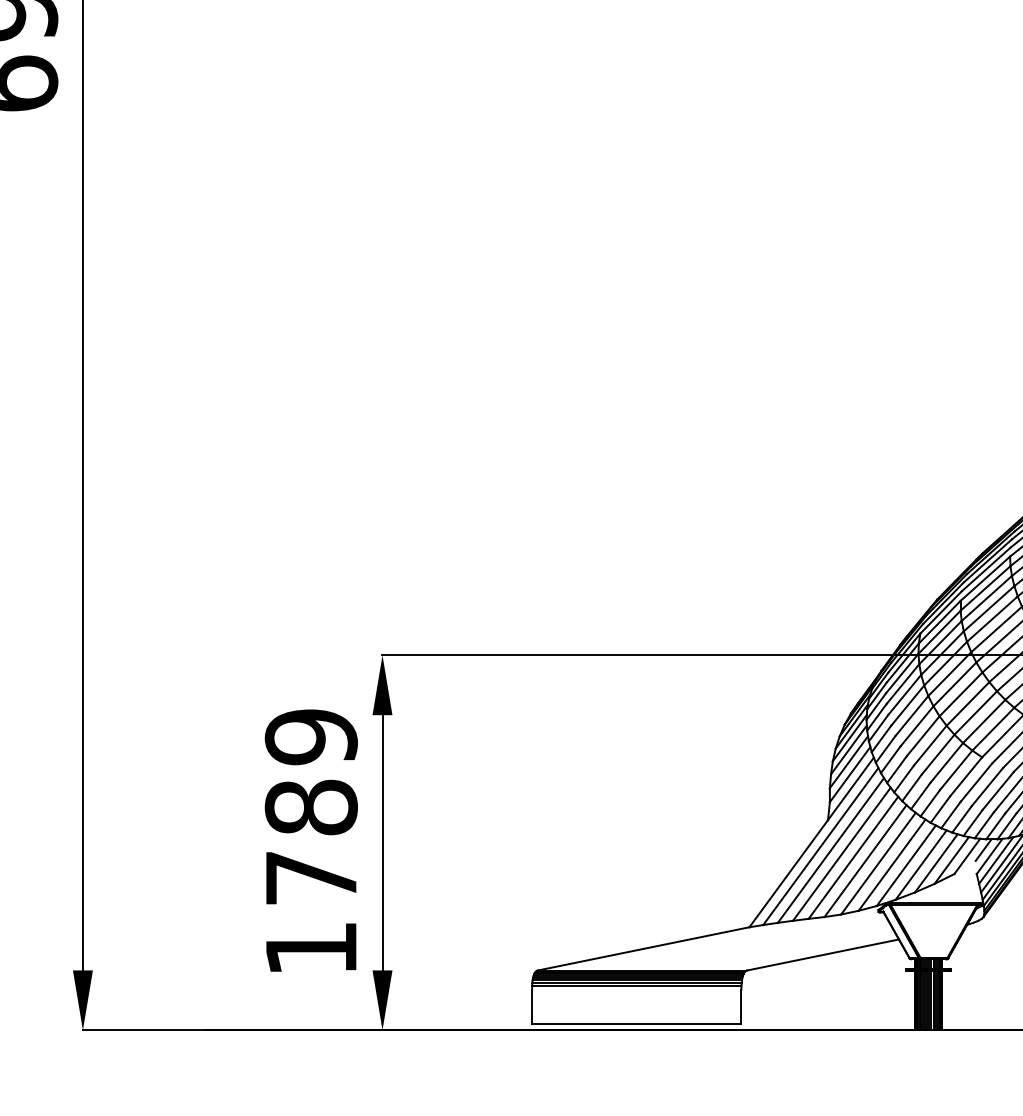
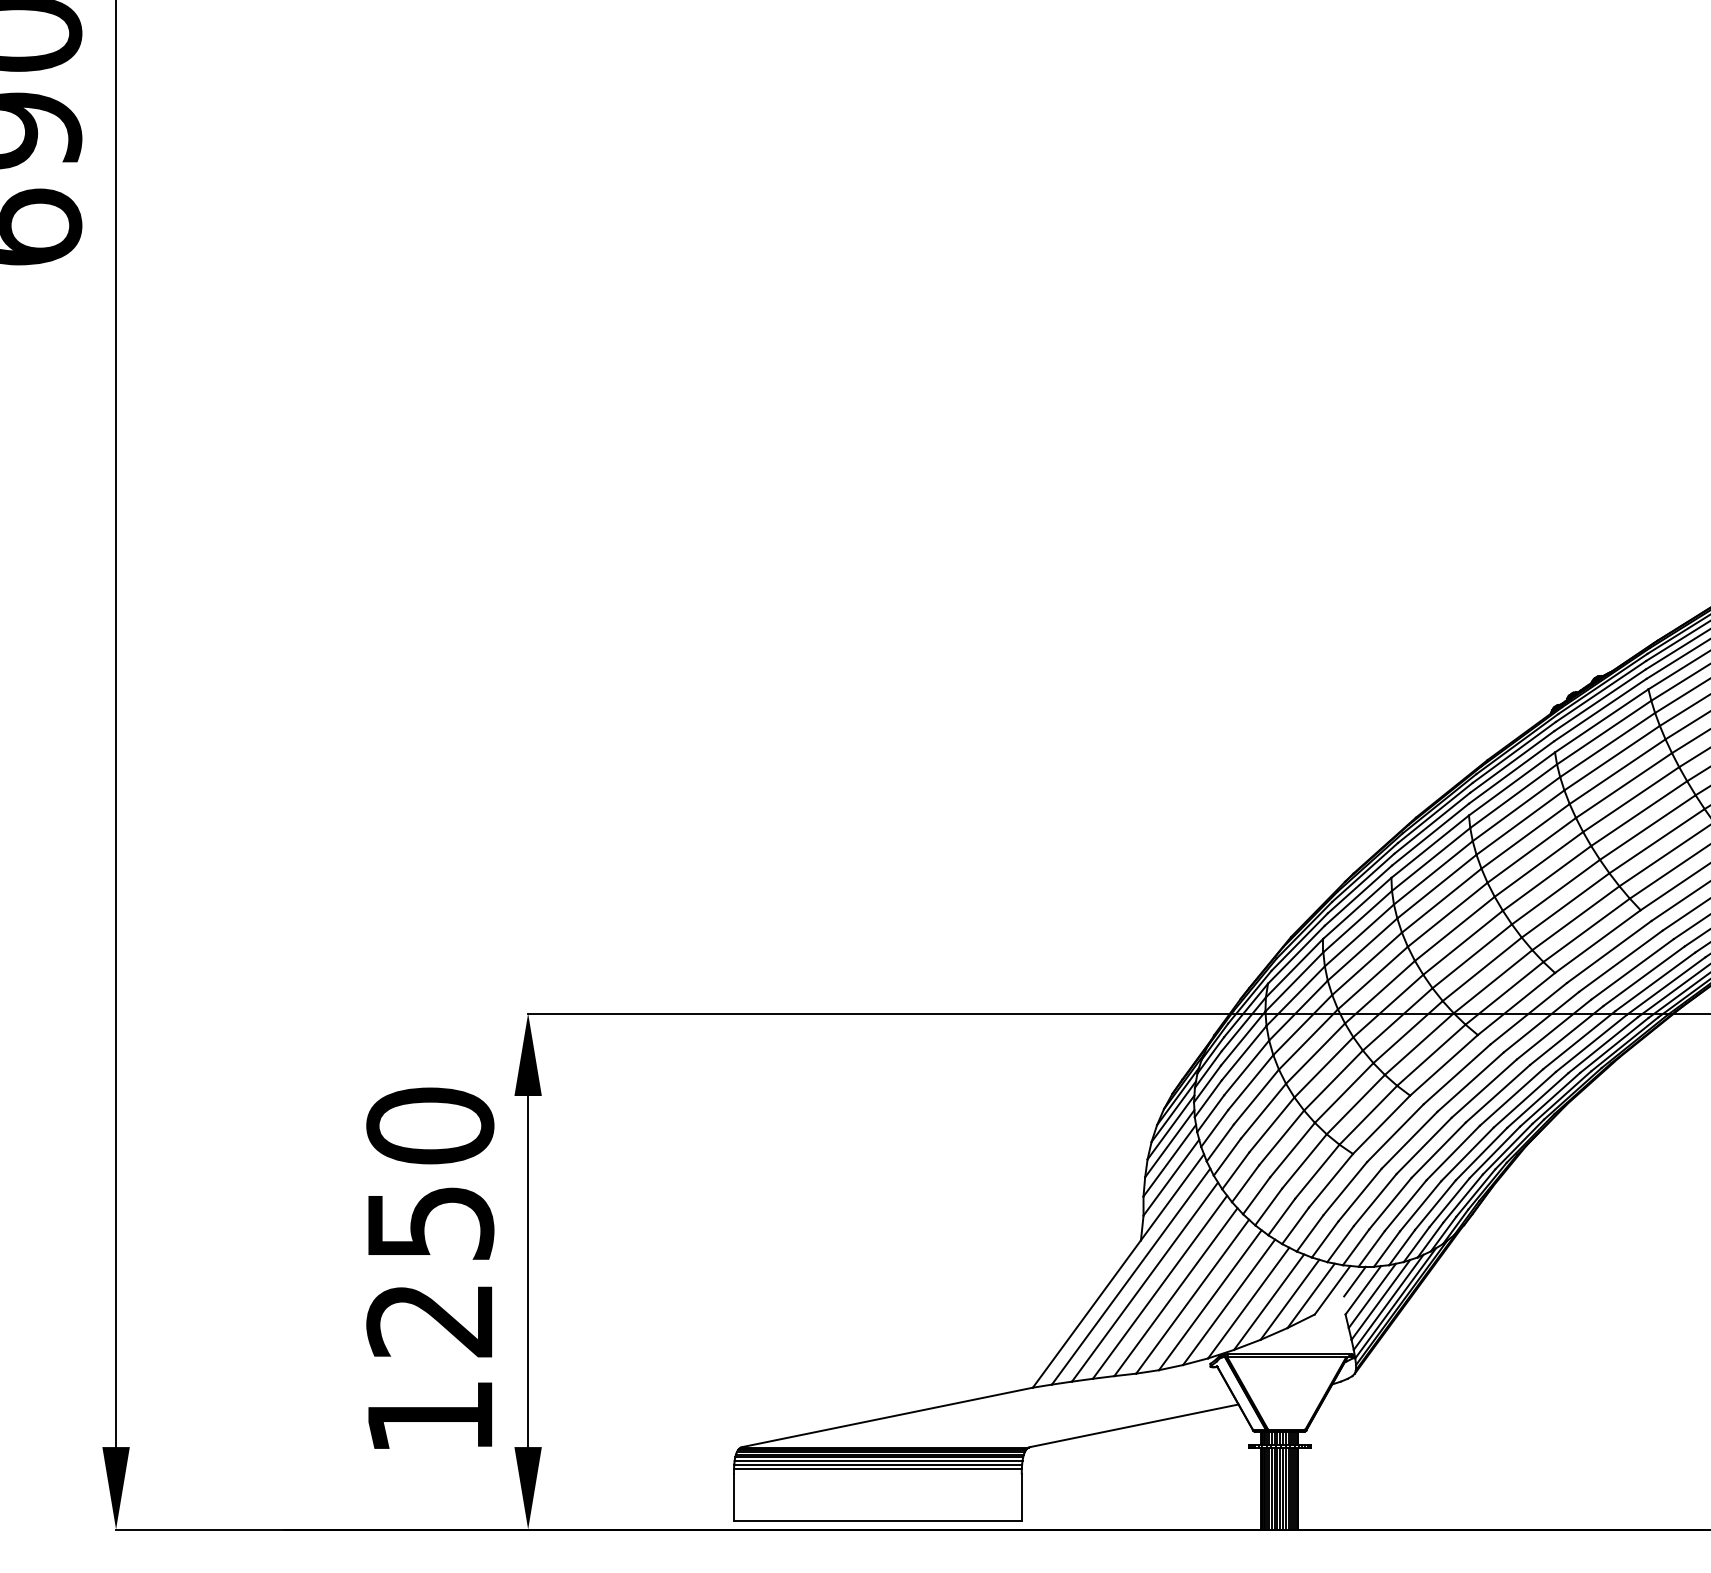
text: (311, 807) -> (430, 1222), 1789 -> 1250

